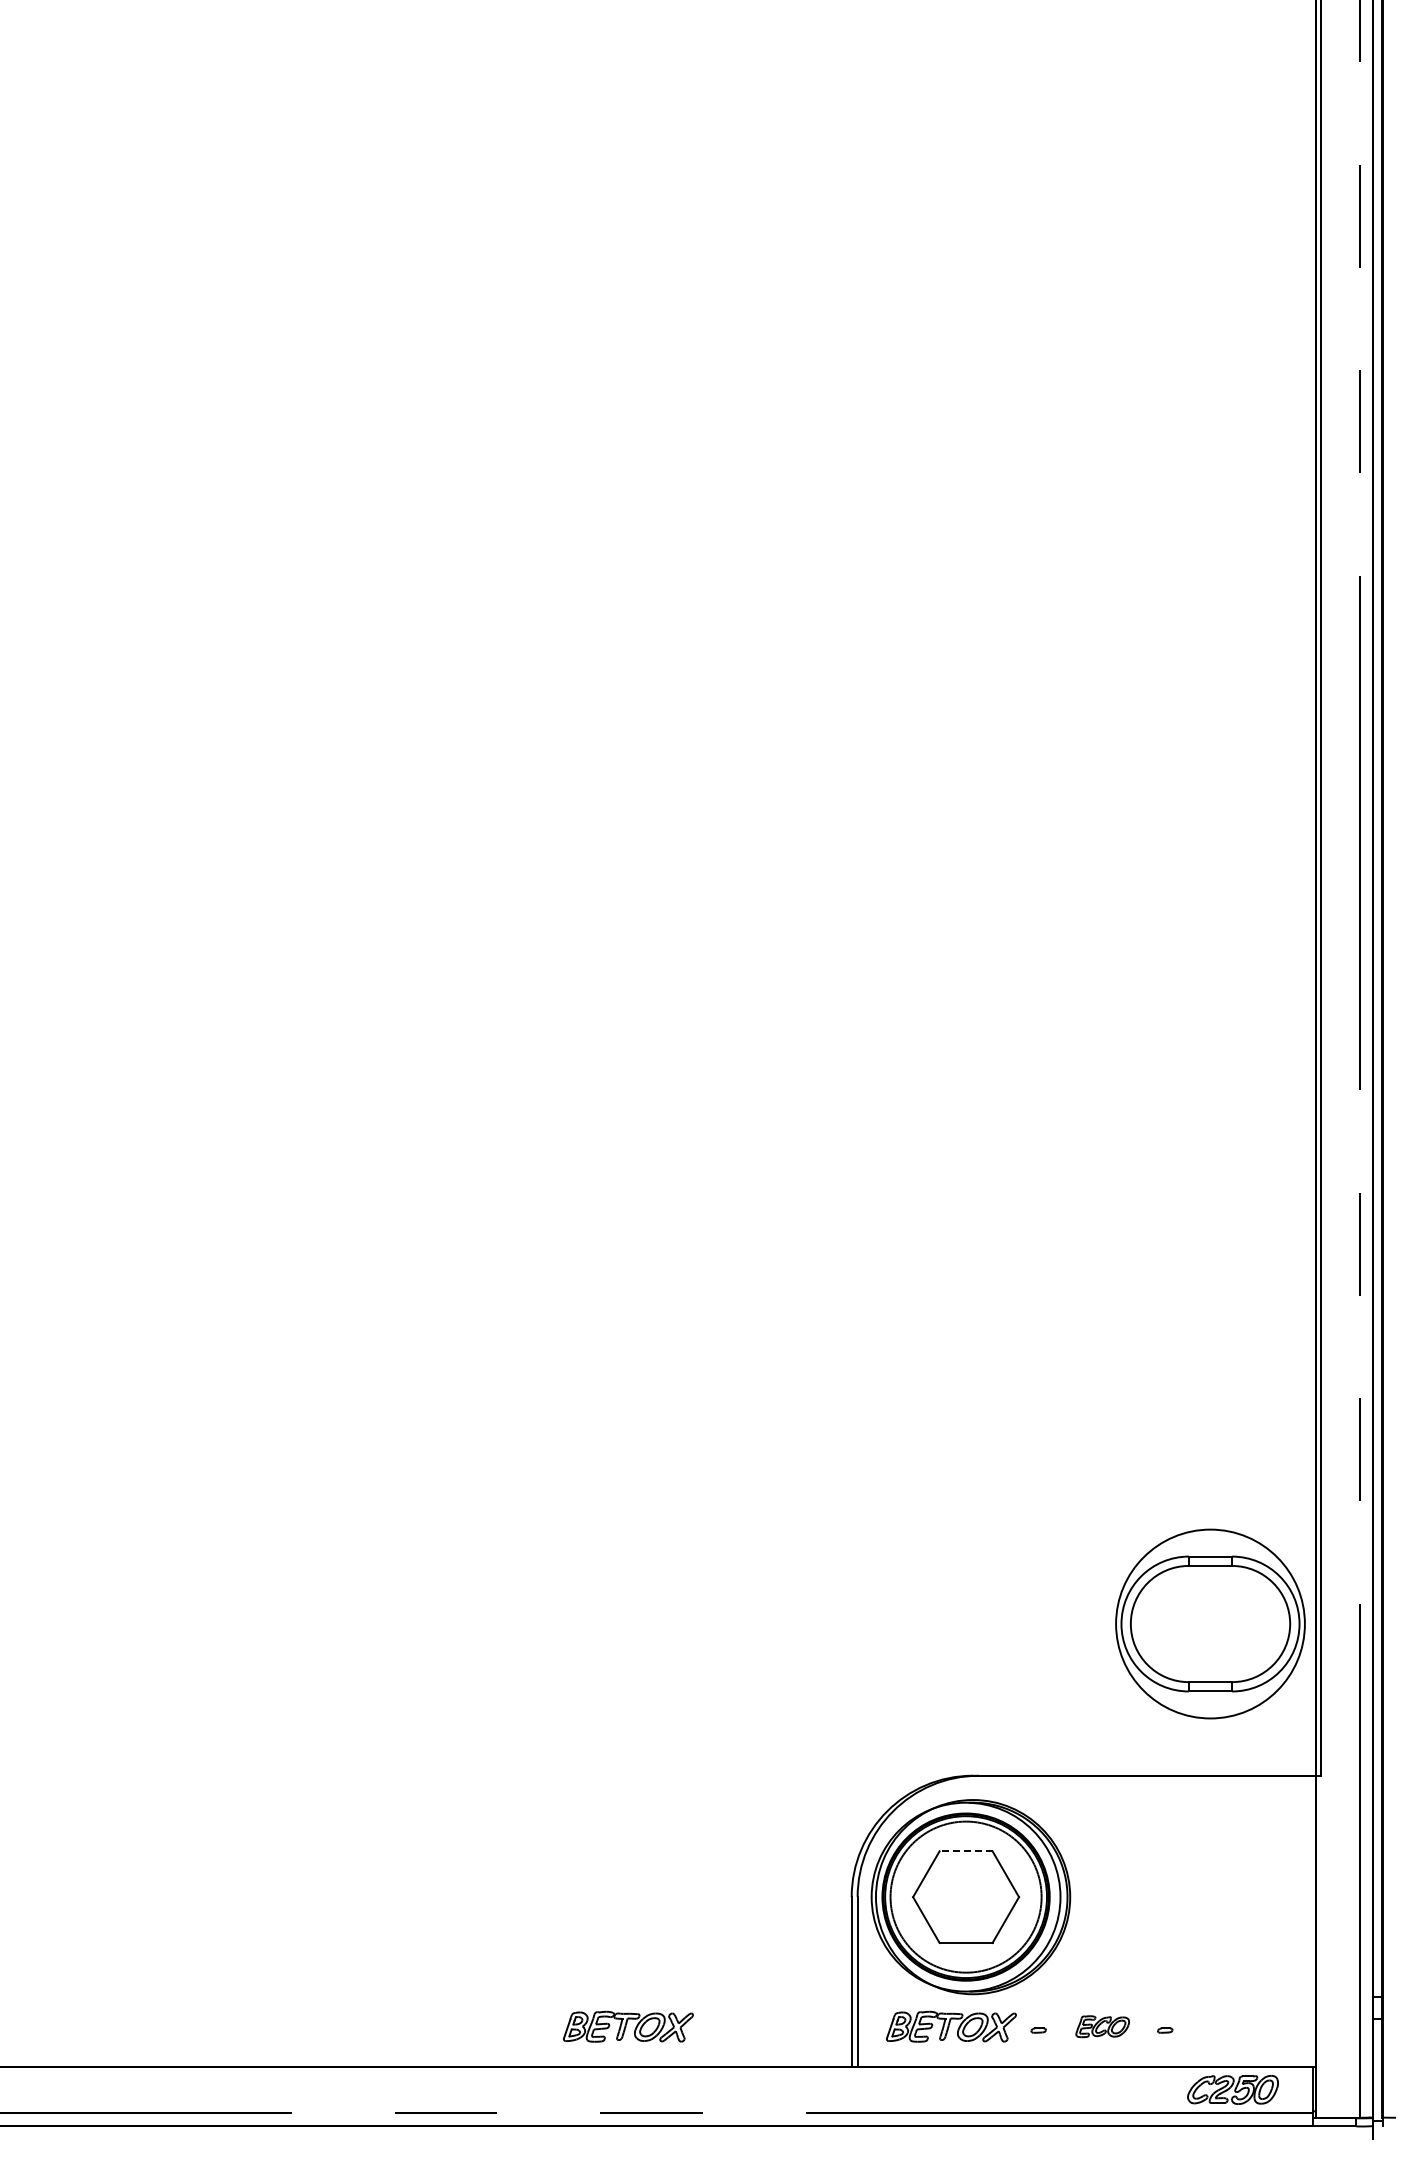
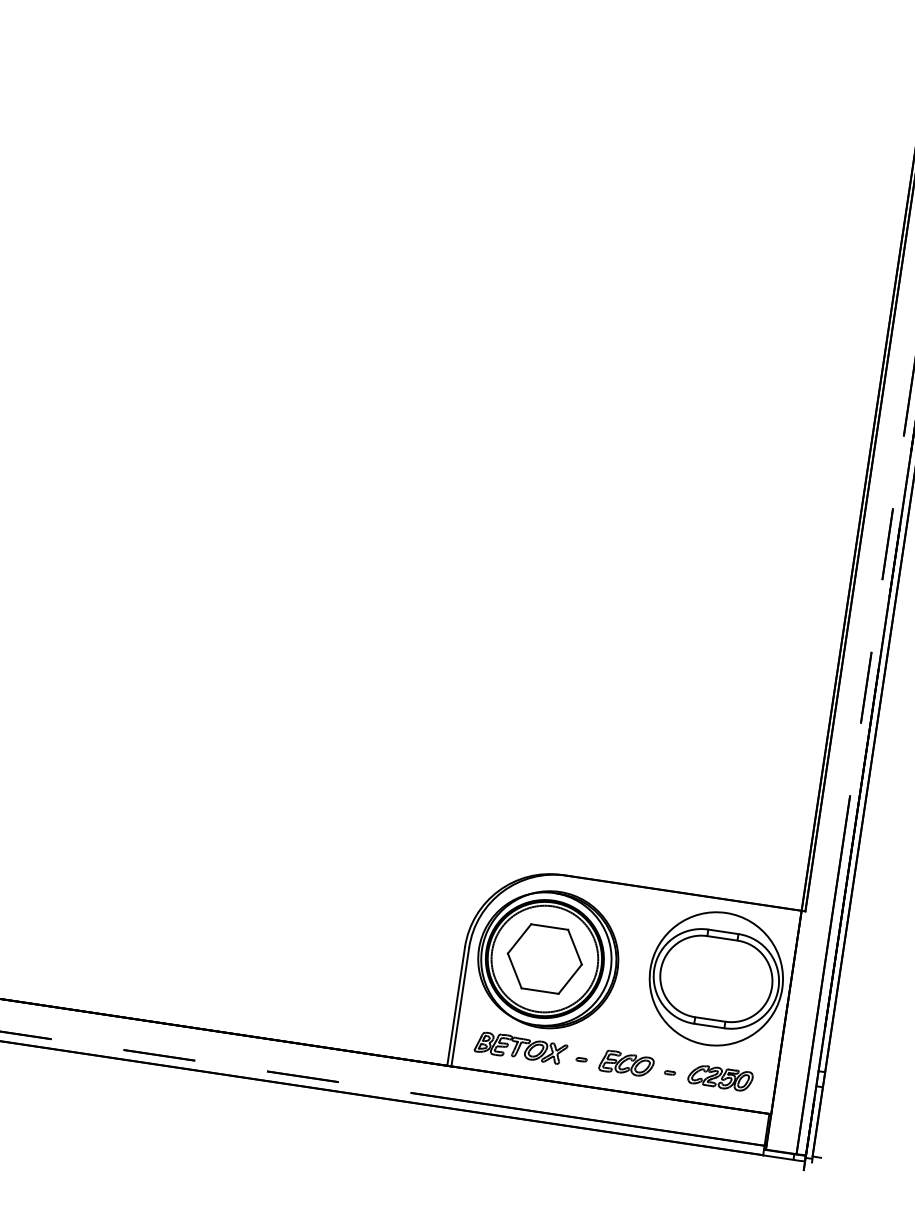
part: (1210, 1623) -> (716, 978), moved
line: (965, 1851) -> (549, 927), dashed -> solid
part: (628, 2026) -> (295, 1014), removed
part: (1102, 2026) -> (626, 1063), size x1.43
part: (1232, 2089) -> (720, 1077), moved

